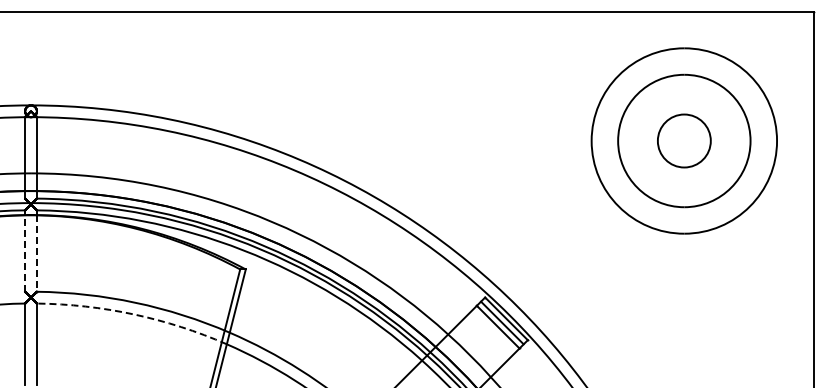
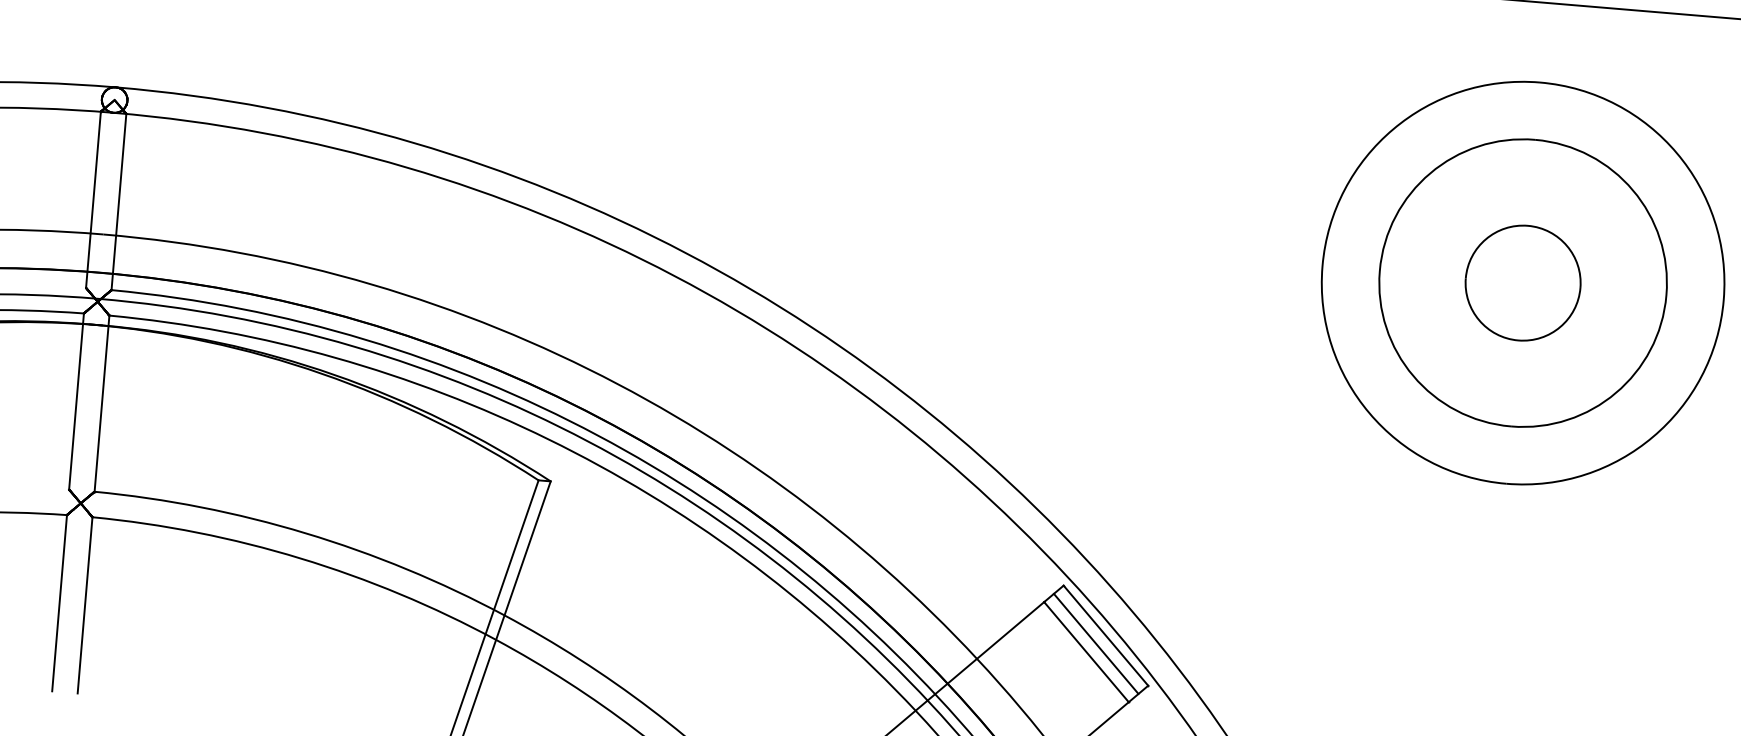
line: (25, 252) -> (77, 404), dashed -> solid
line: (36, 253) -> (100, 408), dashed -> solid
arc: (133, 314) -> (299, 558), dashed -> solid

